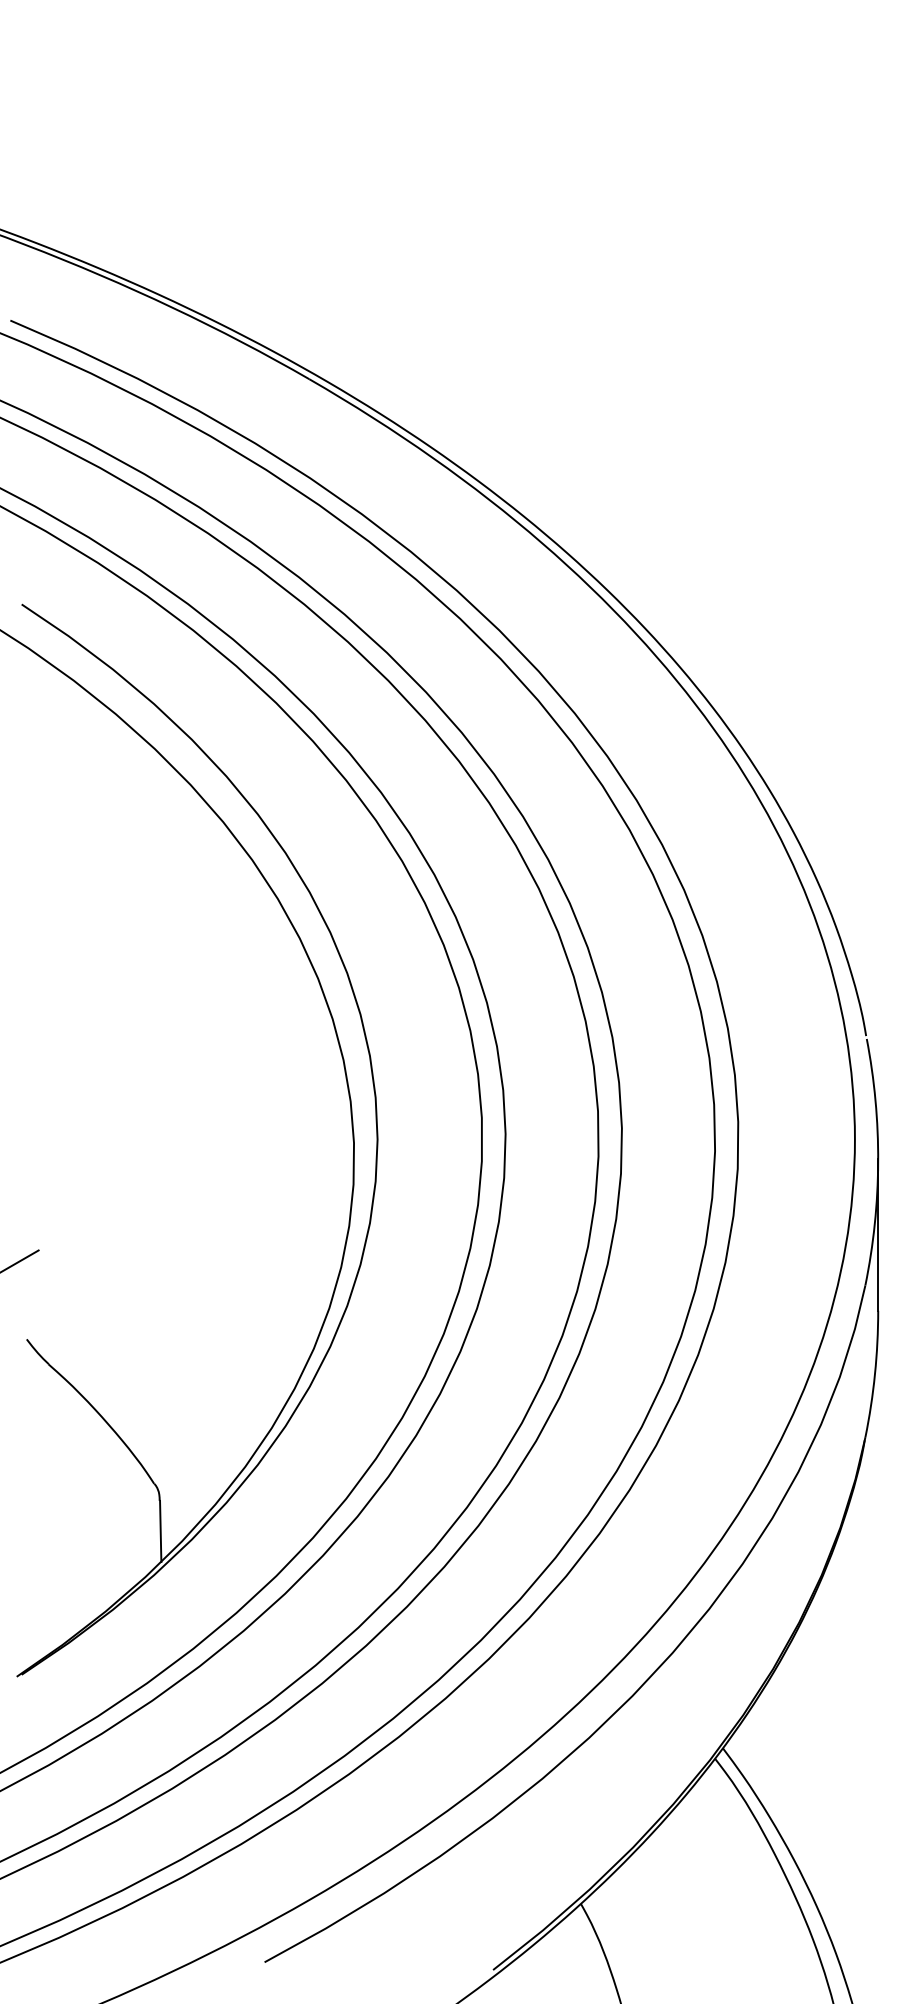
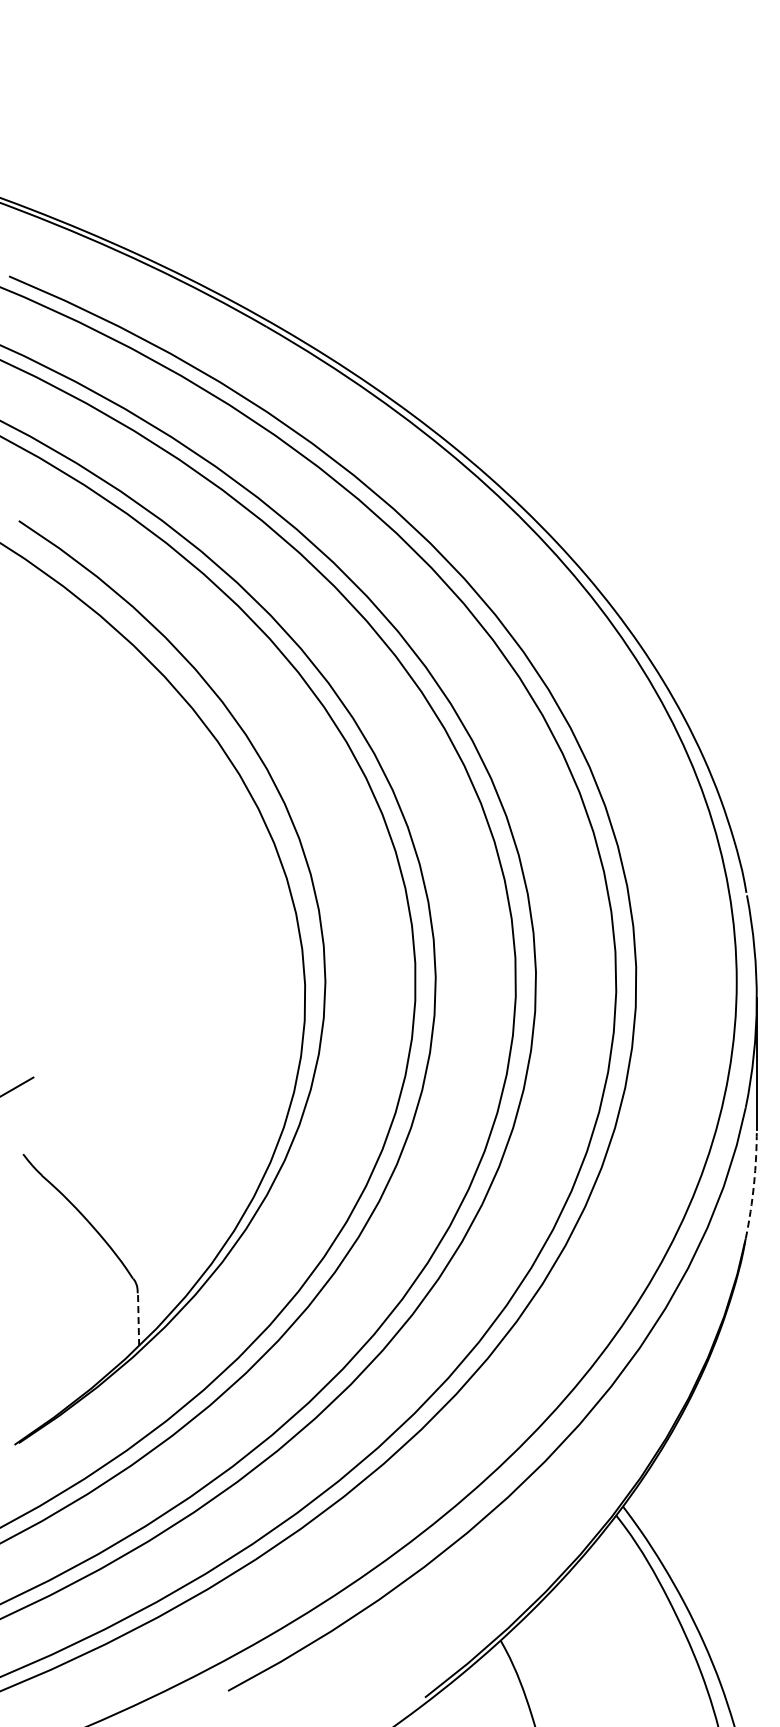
arc: (875, 1374) -> (754, 1184), solid -> dashed
line: (160, 1531) -> (138, 1319), solid -> dashed

